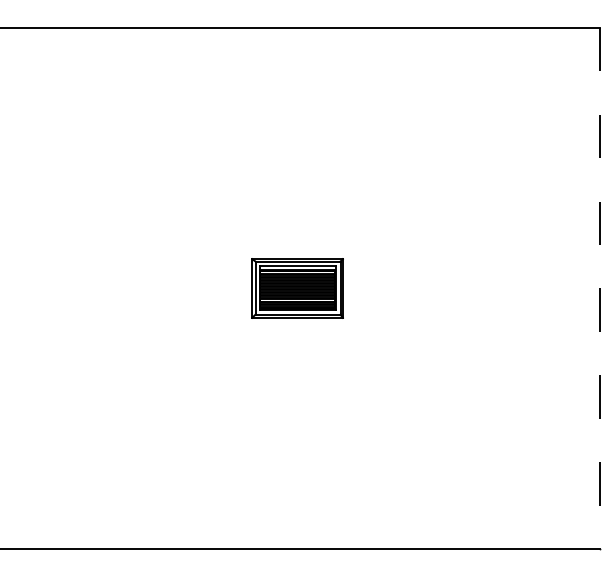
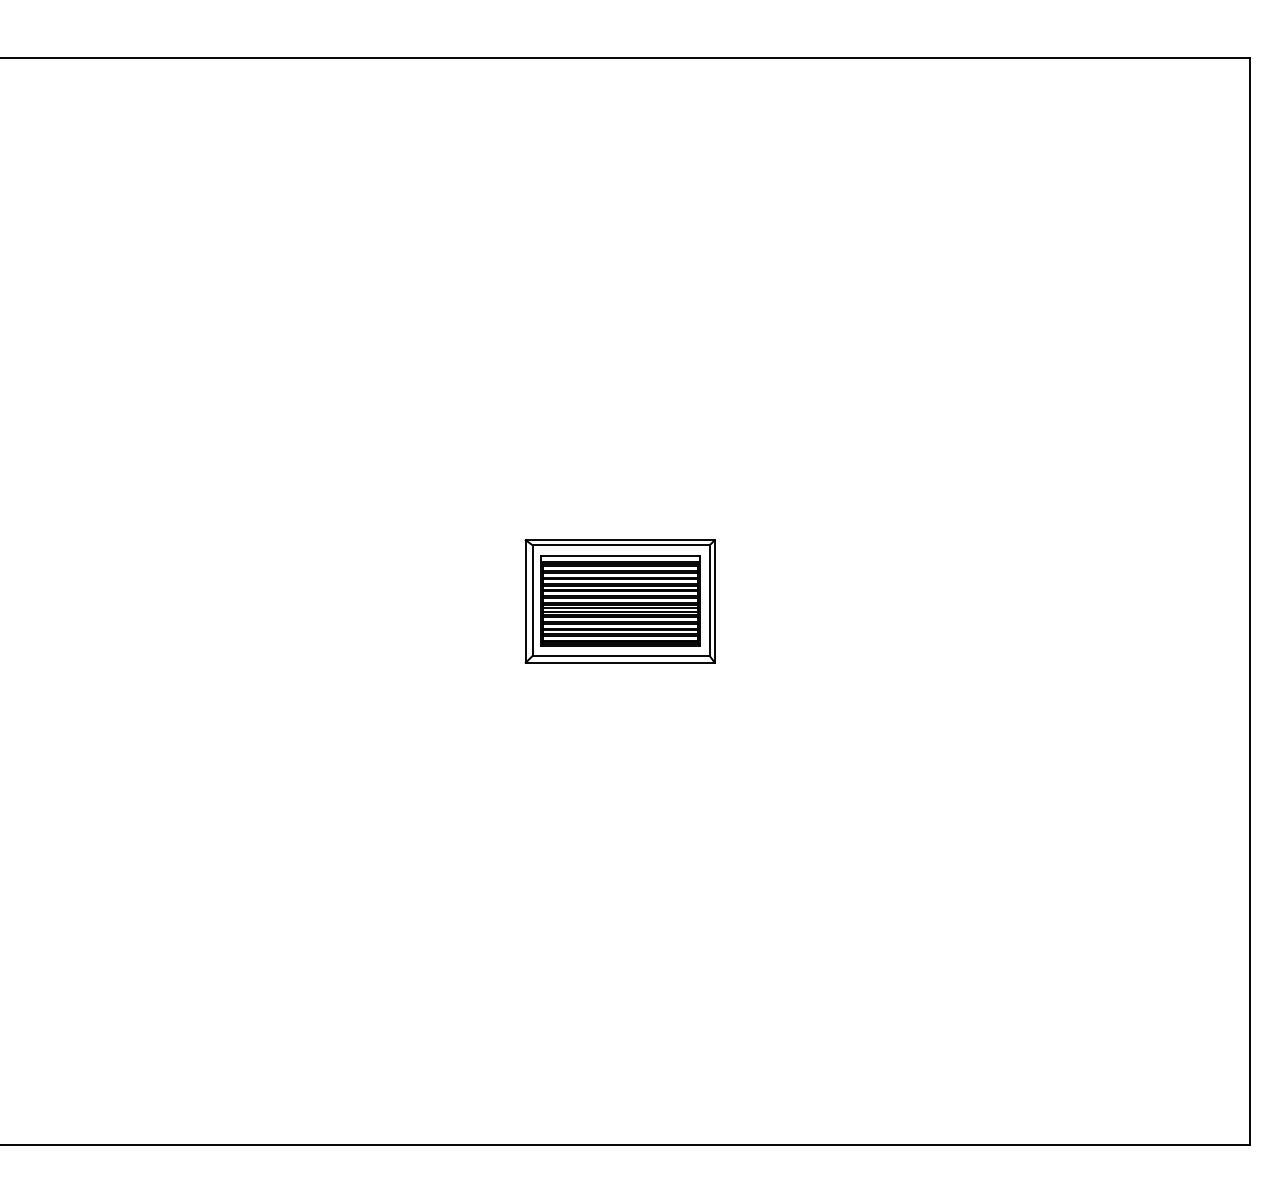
line: (599, 288) -> (1249, 601), dashed -> solid

